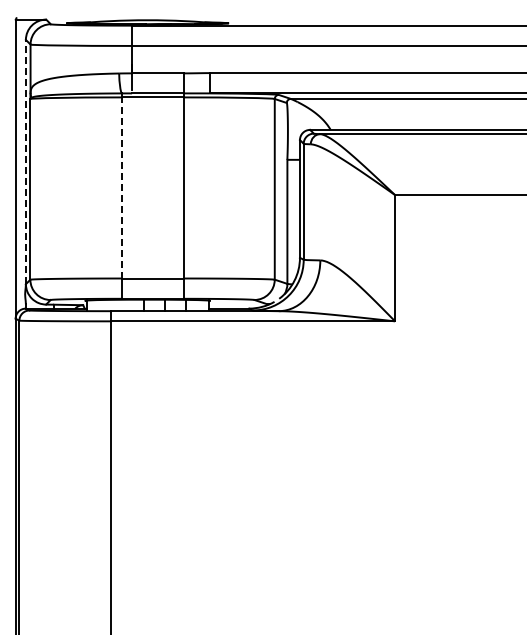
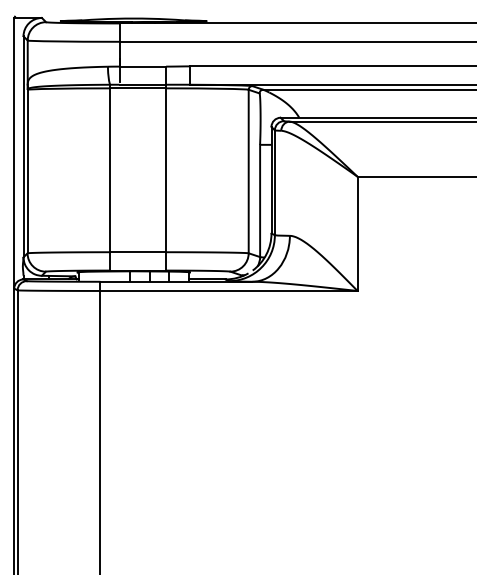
line: (25, 161) -> (23, 146), dashed -> solid
line: (121, 187) -> (110, 169), dashed -> solid

